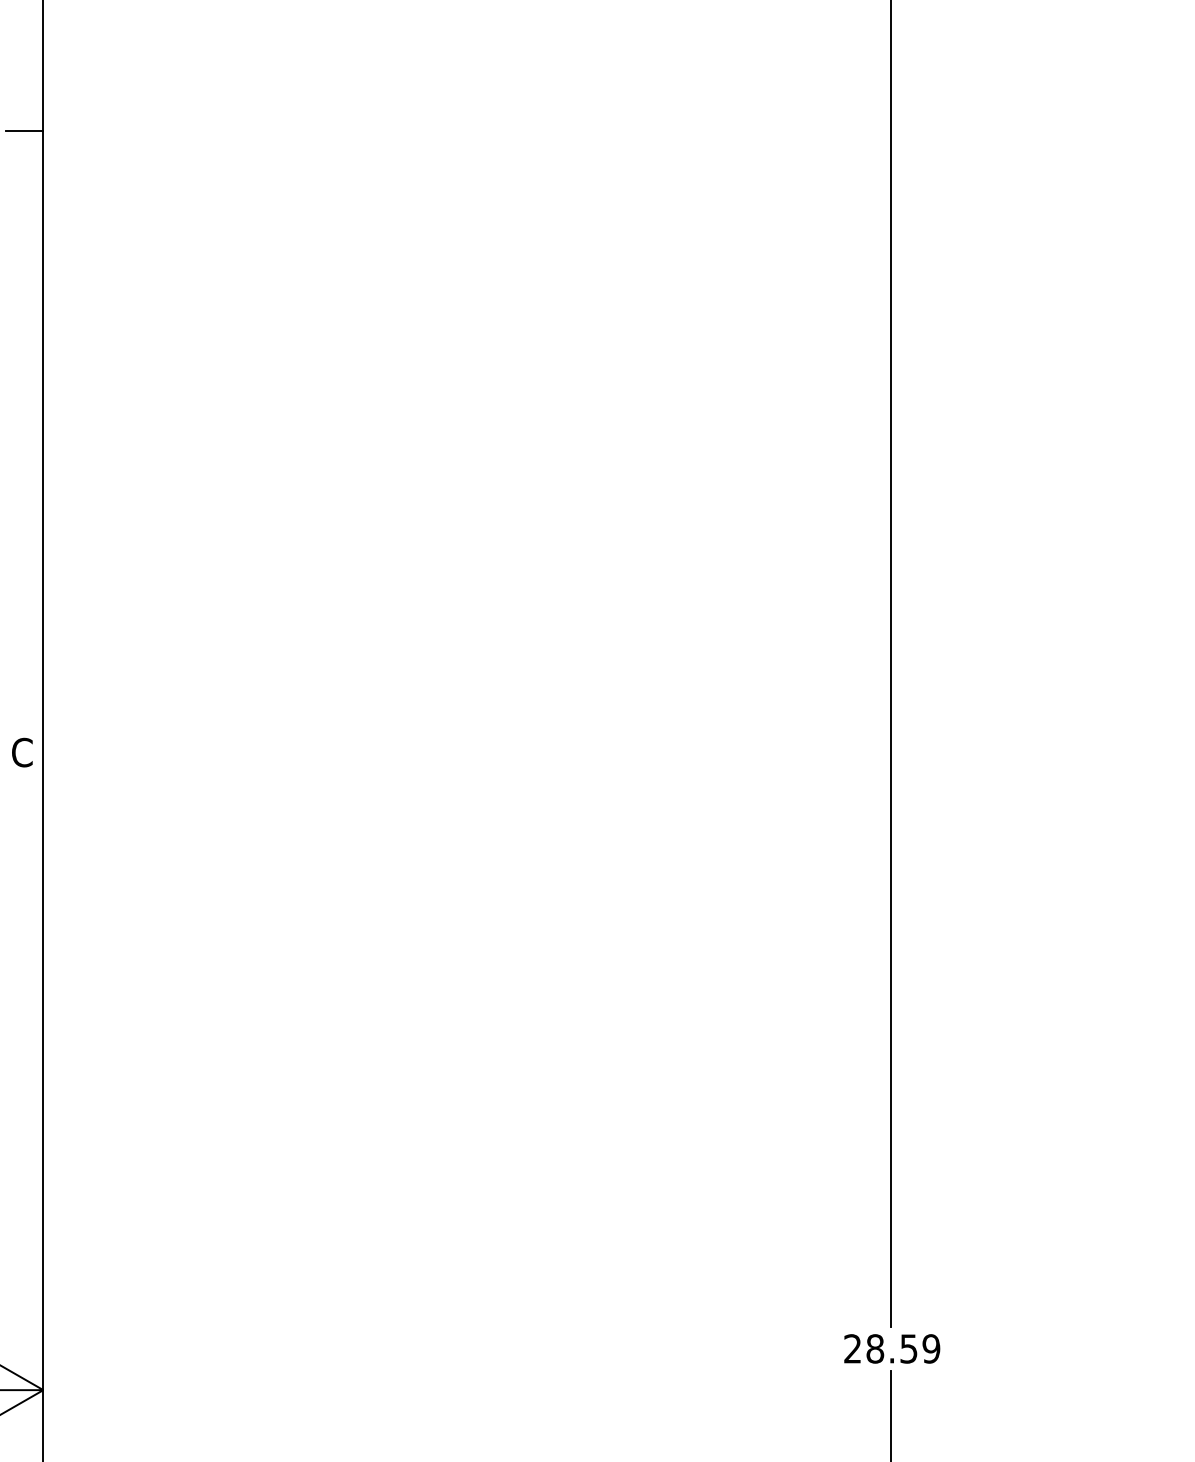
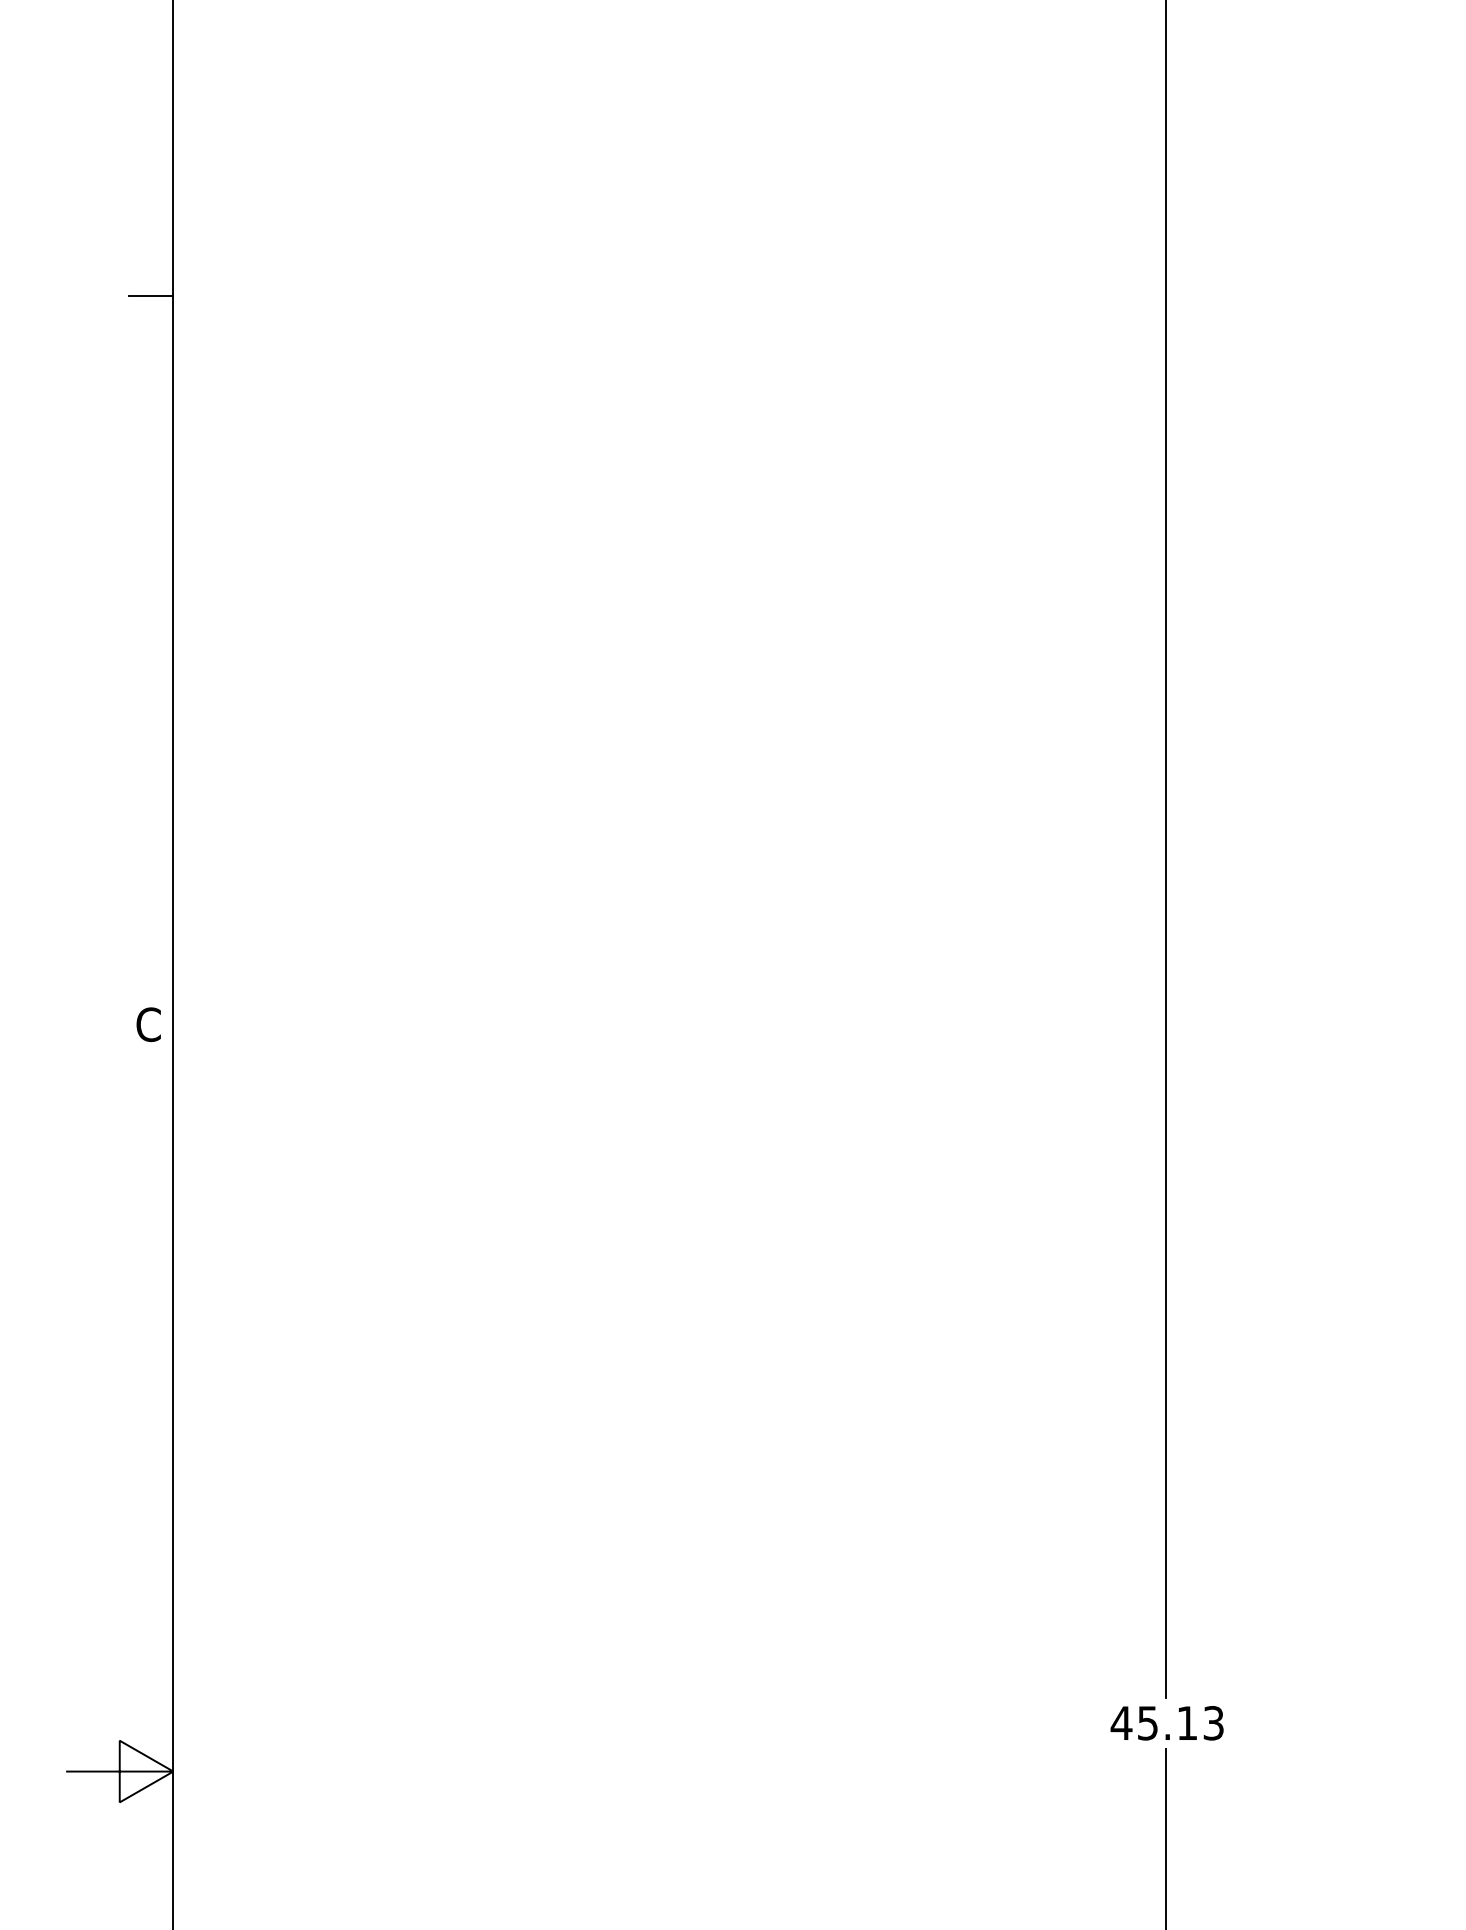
text: (891, 1349) -> (1166, 1723), 28.59 -> 45.13

